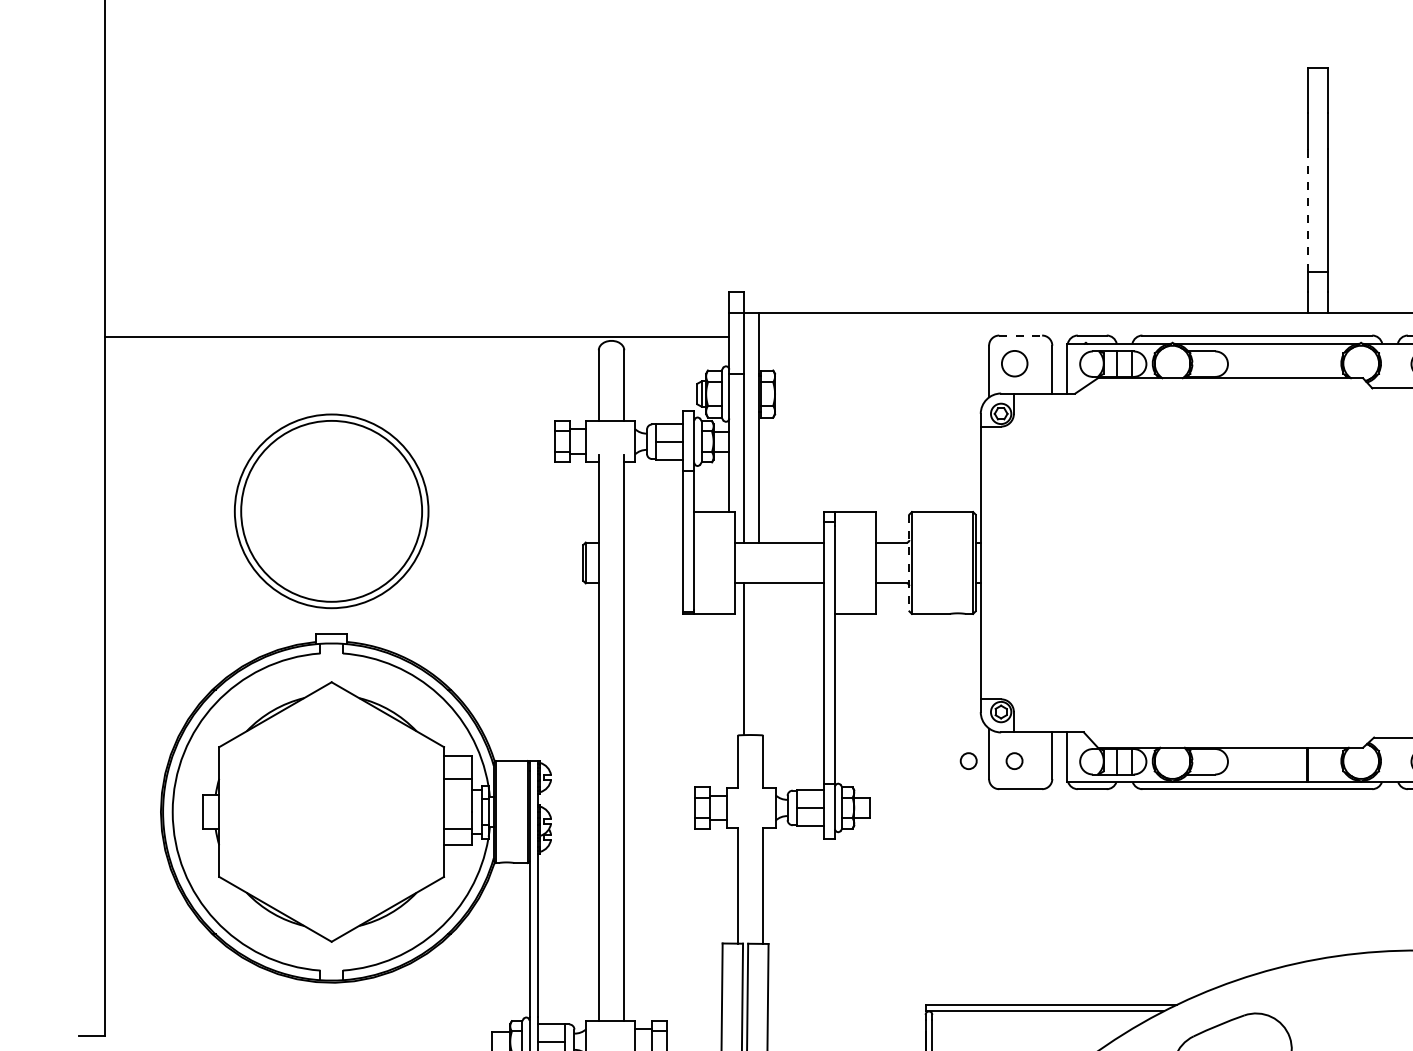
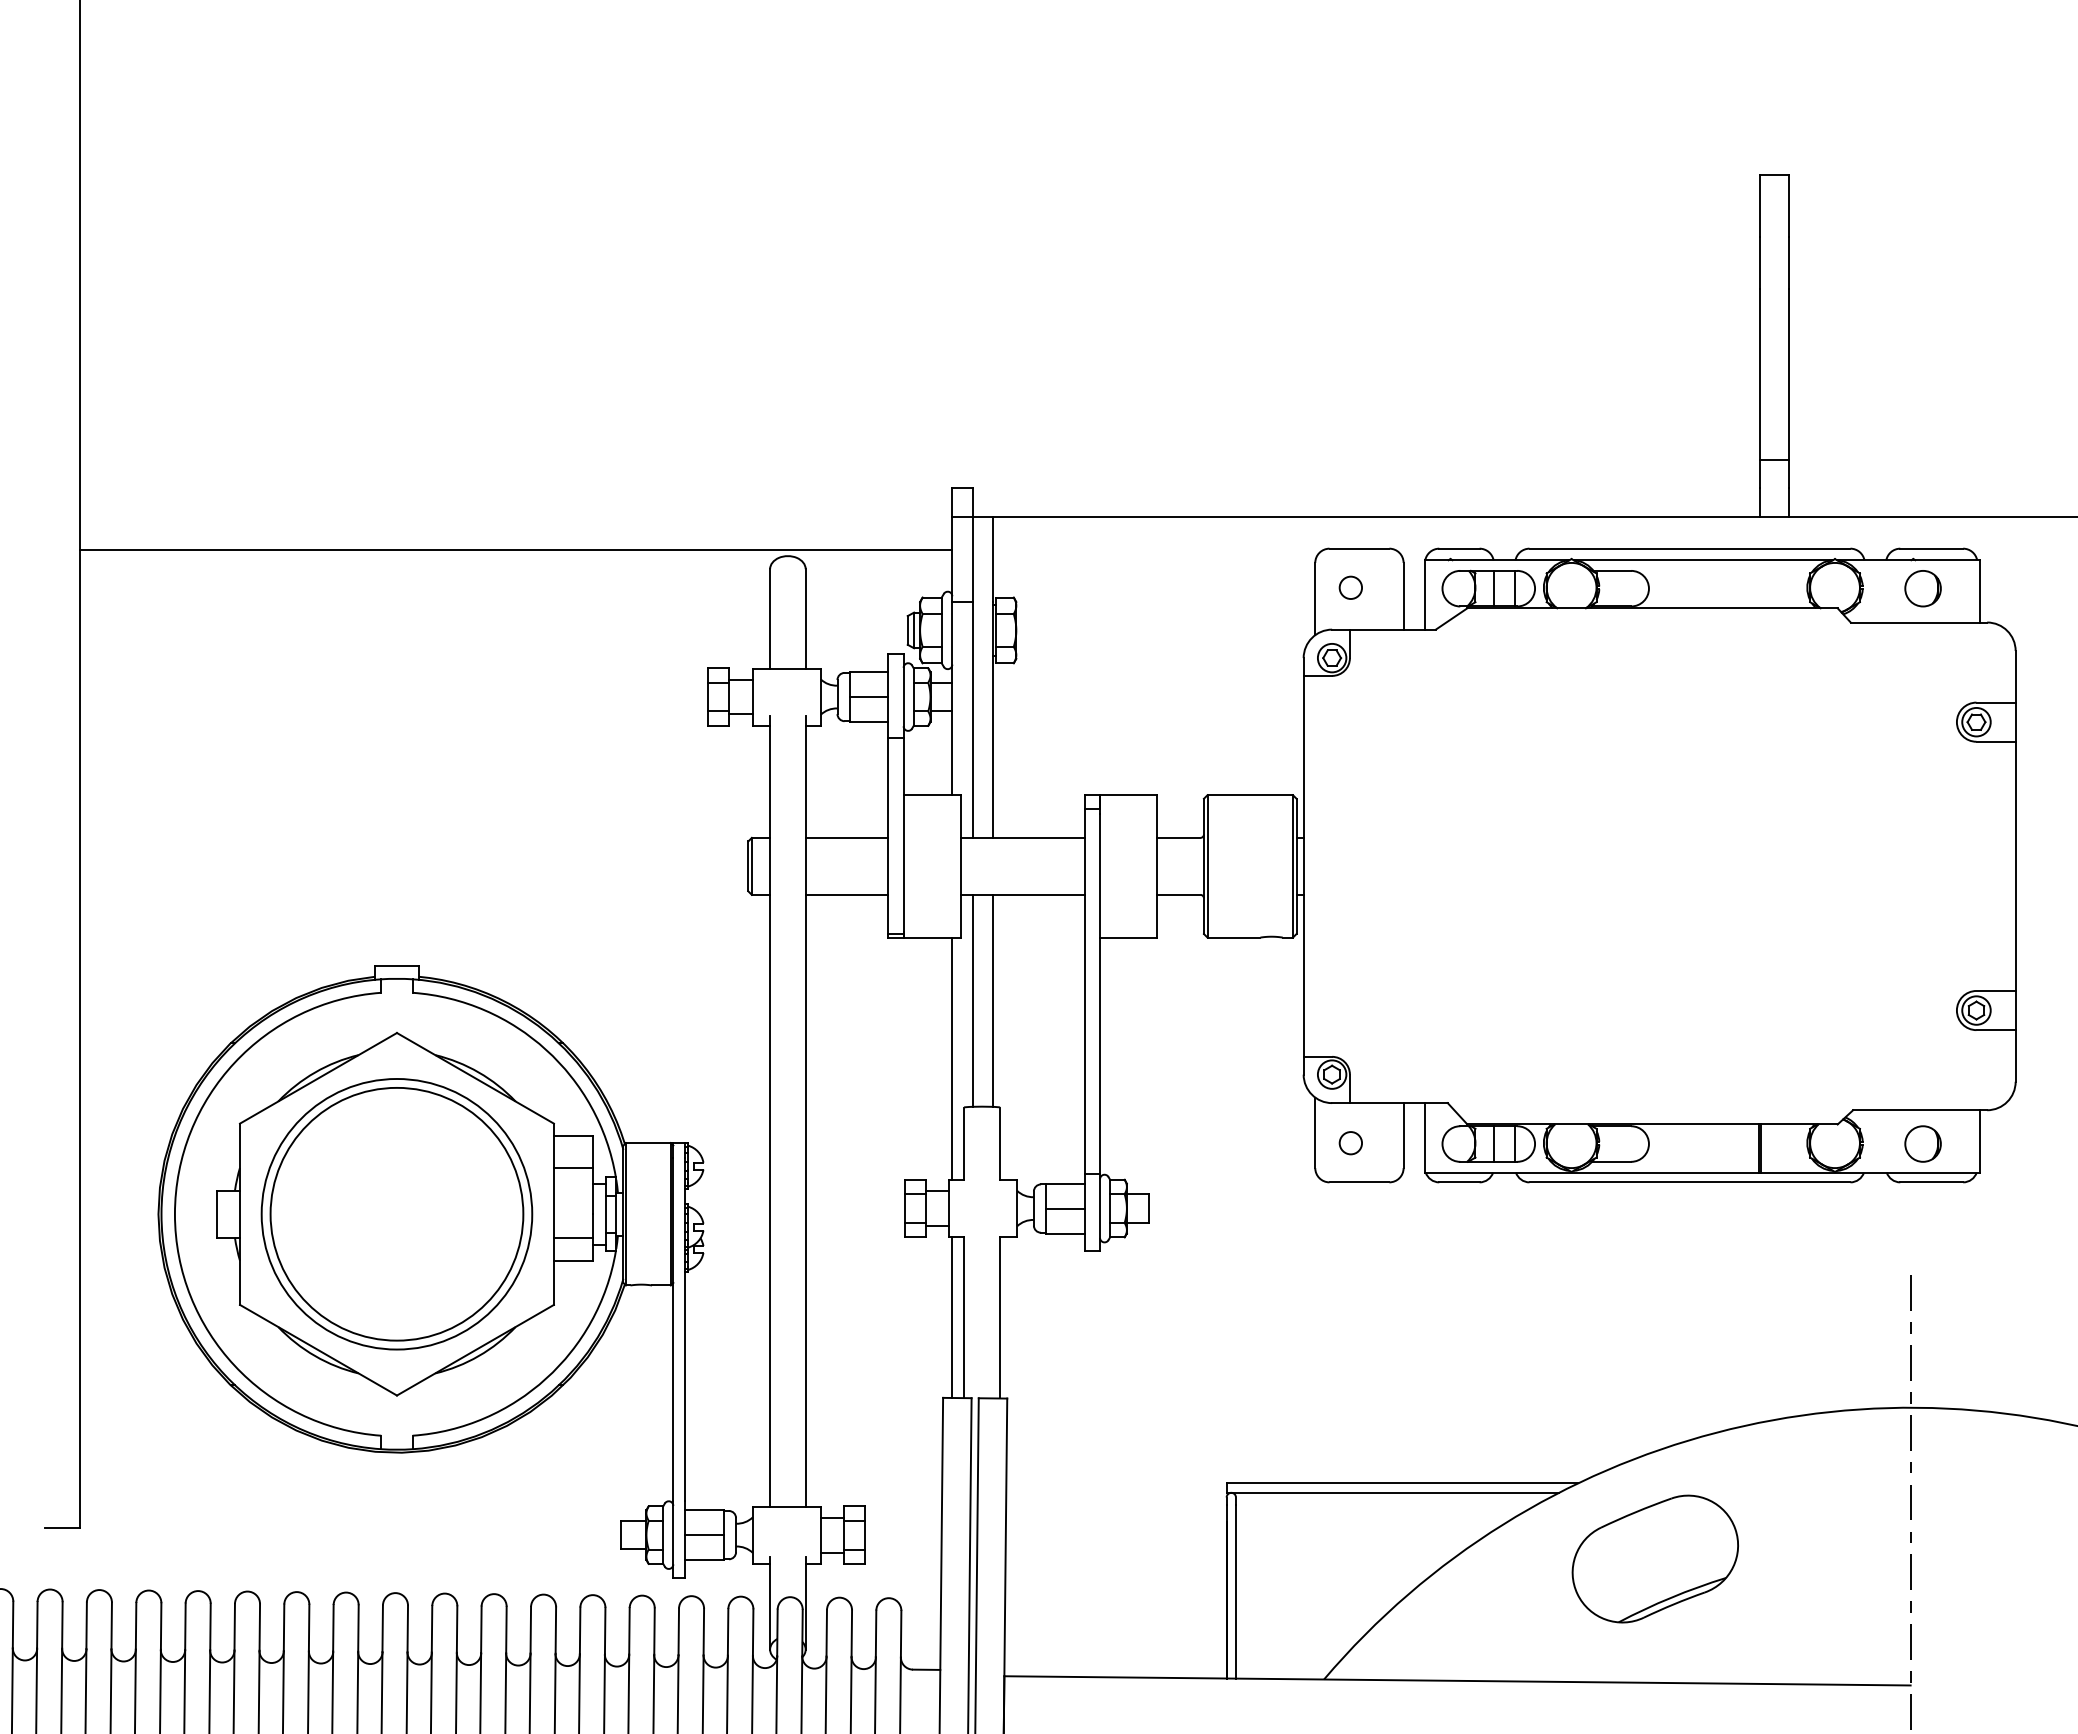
line: (1307, 210) -> (1760, 373), dashed -> solid
line: (1020, 335) -> (1359, 548), dashed -> solid
circle: (1014, 363) -> (1350, 587), size x0.62
part: (331, 511) -> (396, 1214), moved
line: (653, 542) -> (846, 837), added
line: (909, 563) -> (1203, 866), dashed -> solid
line: (653, 583) -> (846, 894), added
line: (758, 659) -> (993, 1000), added
line: (729, 700) -> (952, 1058), added
circle: (968, 761) -> (1286, 1143), removed
line: (729, 885) -> (952, 1317), added

